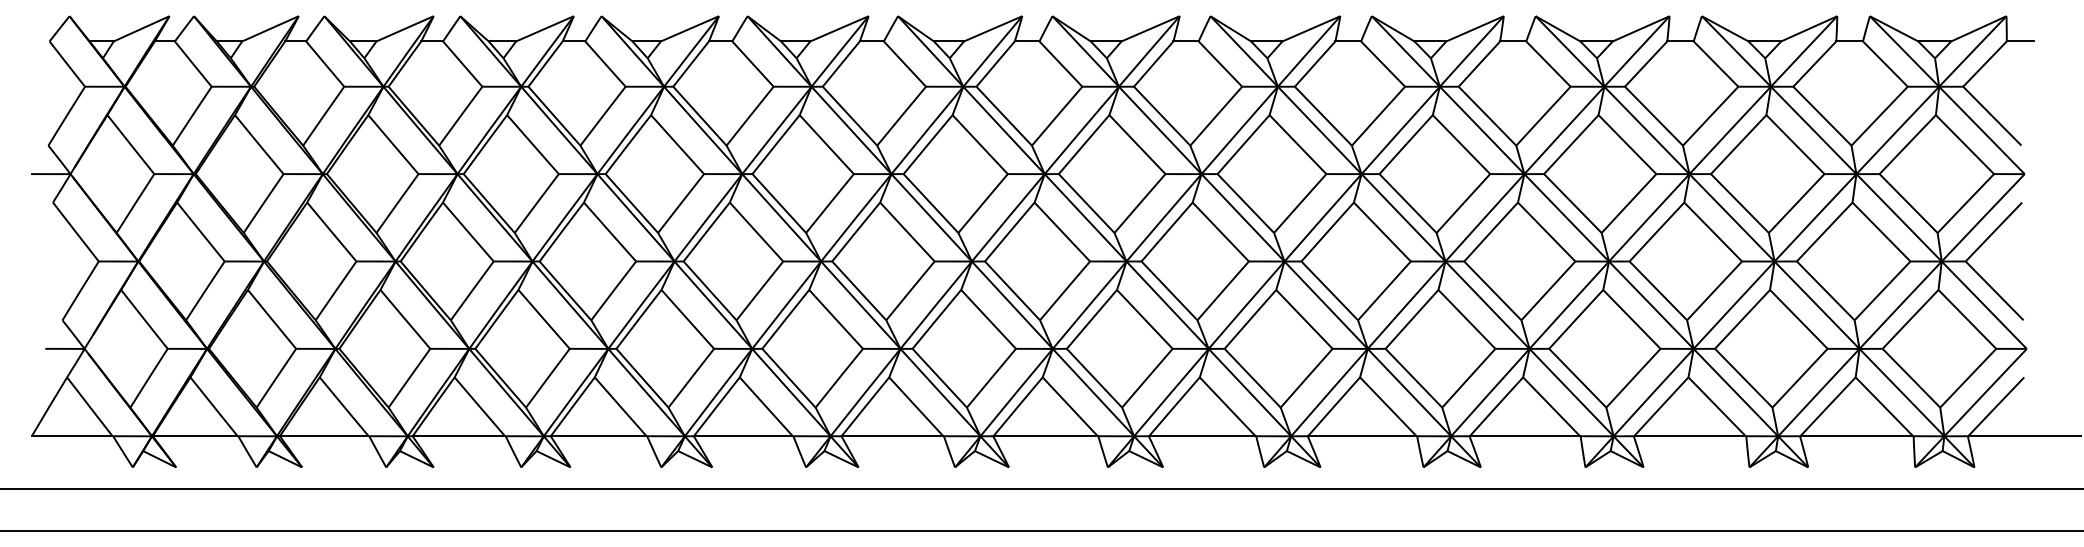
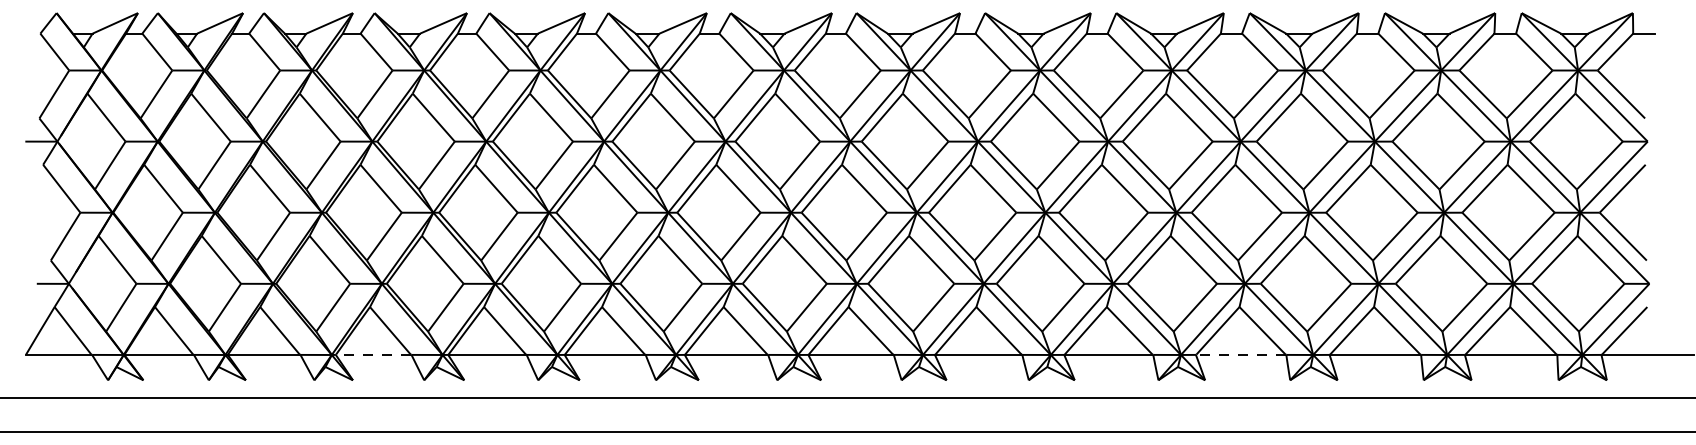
line: (458, 435) -> (373, 354), solid -> dashed
line: (1524, 435) -> (1240, 354), solid -> dashed

